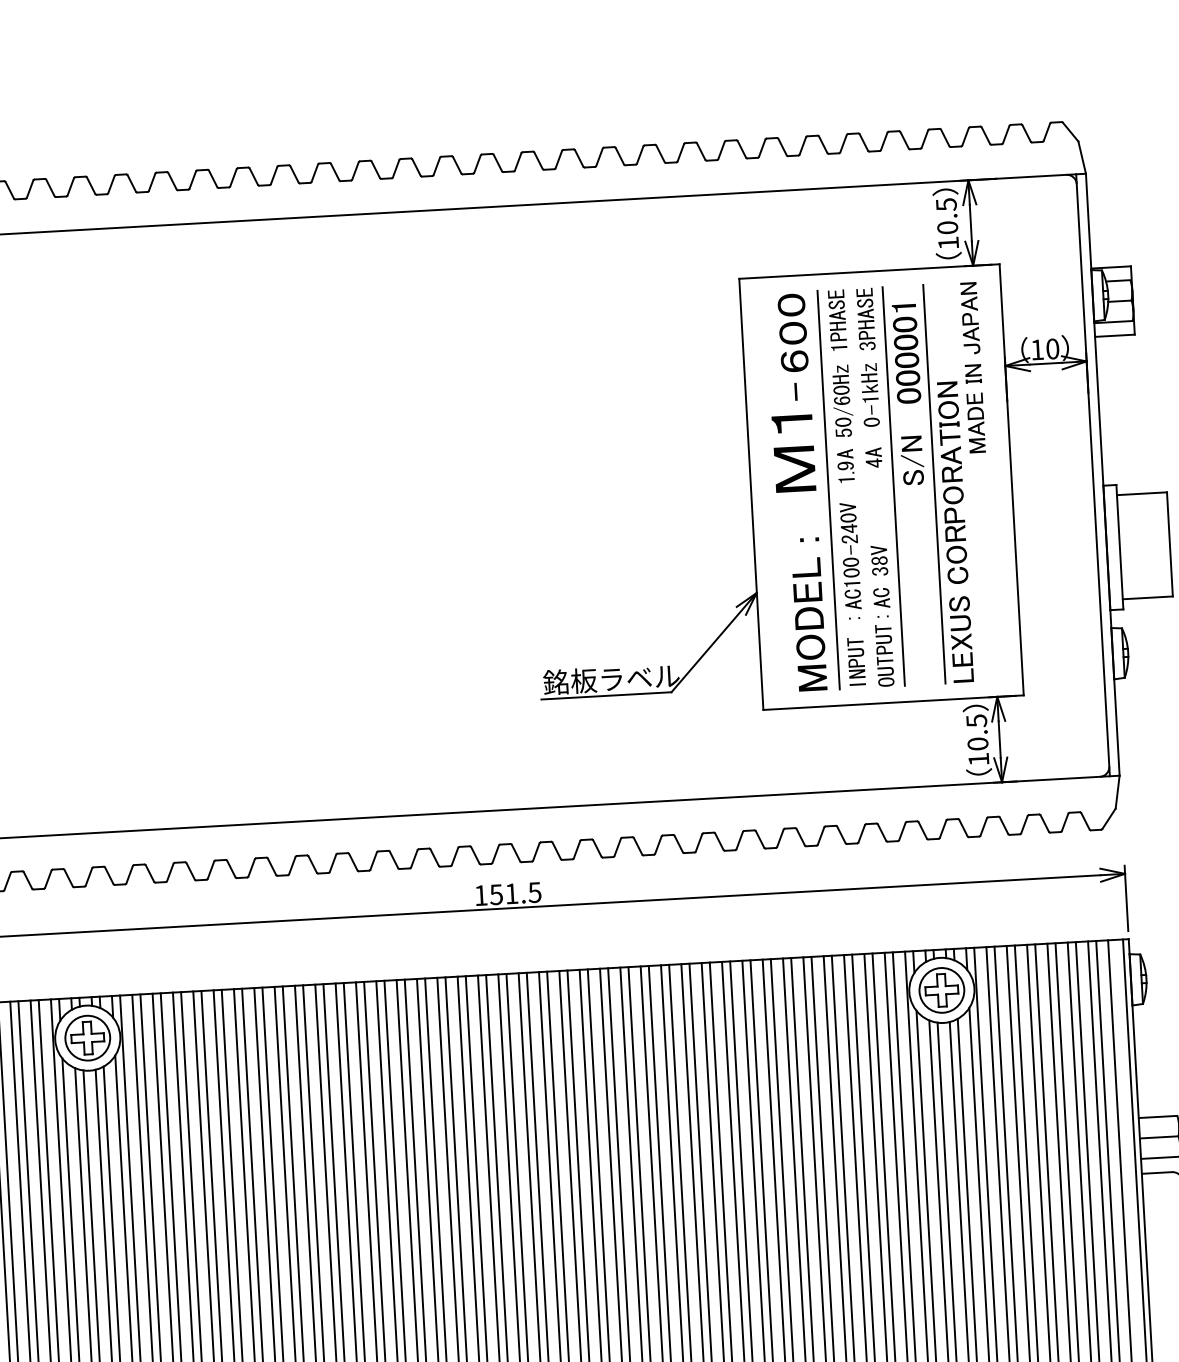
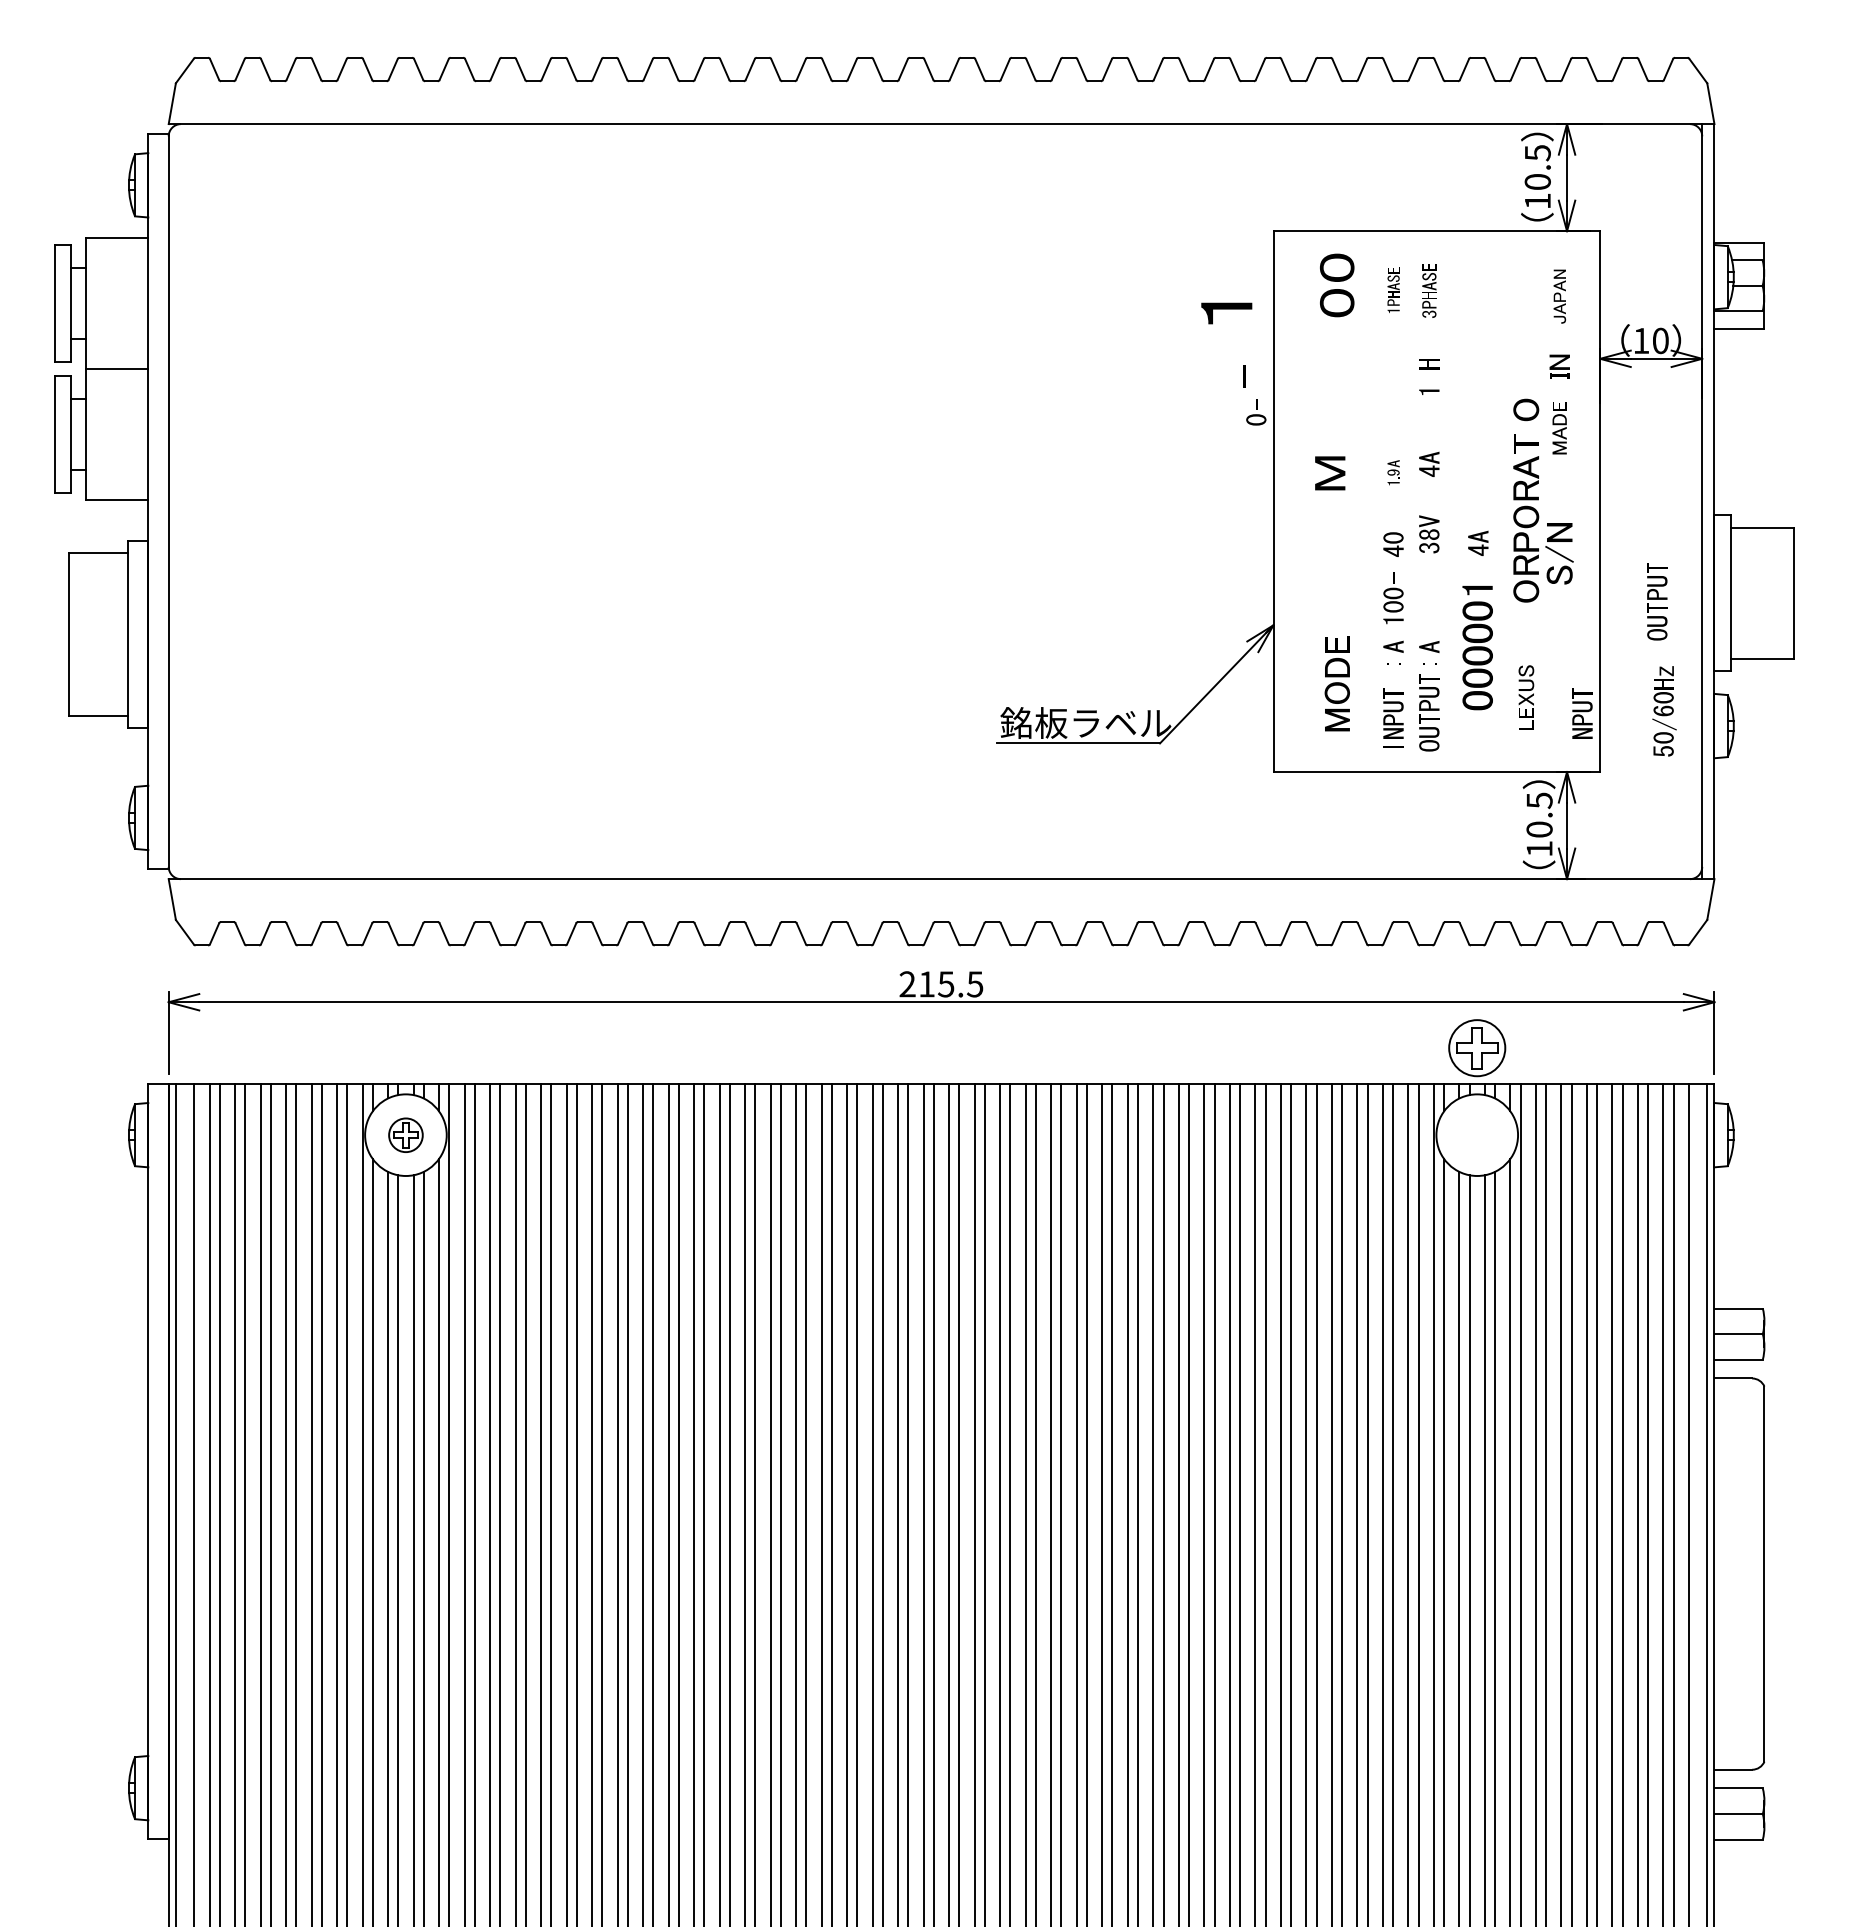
part: (970, 318) -> (1559, 296), size x0.6
part: (866, 319) -> (1429, 290), size x0.7
part: (837, 320) -> (1393, 290), size x0.6
part: (906, 354) -> (1477, 648), moved
part: (794, 361) -> (1337, 338), removed
fill: (871, 367) -> (1432, 351), removed
fill: (870, 388) -> (1429, 377), removed
fill: (947, 388) -> (1526, 383), removed
line: (795, 391) -> (1244, 376), moved
part: (842, 401) -> (1664, 711), moved
part: (871, 416) -> (1256, 412), moved
part: (975, 422) -> (1559, 427), size x0.7
part: (792, 424) -> (1226, 313), moved
fill: (949, 424) -> (1526, 427), removed
part: (912, 460) -> (1559, 553), moved
part: (845, 465) -> (1393, 472), size x0.6
part: (795, 469) -> (1330, 473), size x0.6
line: (934, 484) -> (1503, 501), removed
line: (893, 486) -> (1452, 501), removed
line: (828, 489) -> (1370, 501), removed
fill: (847, 507) -> (1393, 524), removed
part: (916, 517) -> (1478, 542), added
fill: (849, 539) -> (1393, 564), removed
part: (803, 540) -> (1335, 562), removed
part: (1061, 556) -> (1657, 601), added
part: (879, 560) -> (1429, 534), moved
fill: (806, 567) -> (1337, 596), removed
fill: (958, 575) -> (1526, 617), removed
fill: (881, 592) -> (1429, 633), removed
fill: (852, 594) -> (1393, 633), removed
part: (810, 636) -> (1337, 683), size x0.7
part: (961, 639) -> (1526, 697), size x0.6
part: (1007, 649) -> (1582, 713), added
text: (496, 894) -> (926, 984), 151.5 -> 215.5
part: (942, 990) -> (1477, 1048), moved
part: (87, 1038) -> (405, 1135), size x0.6

